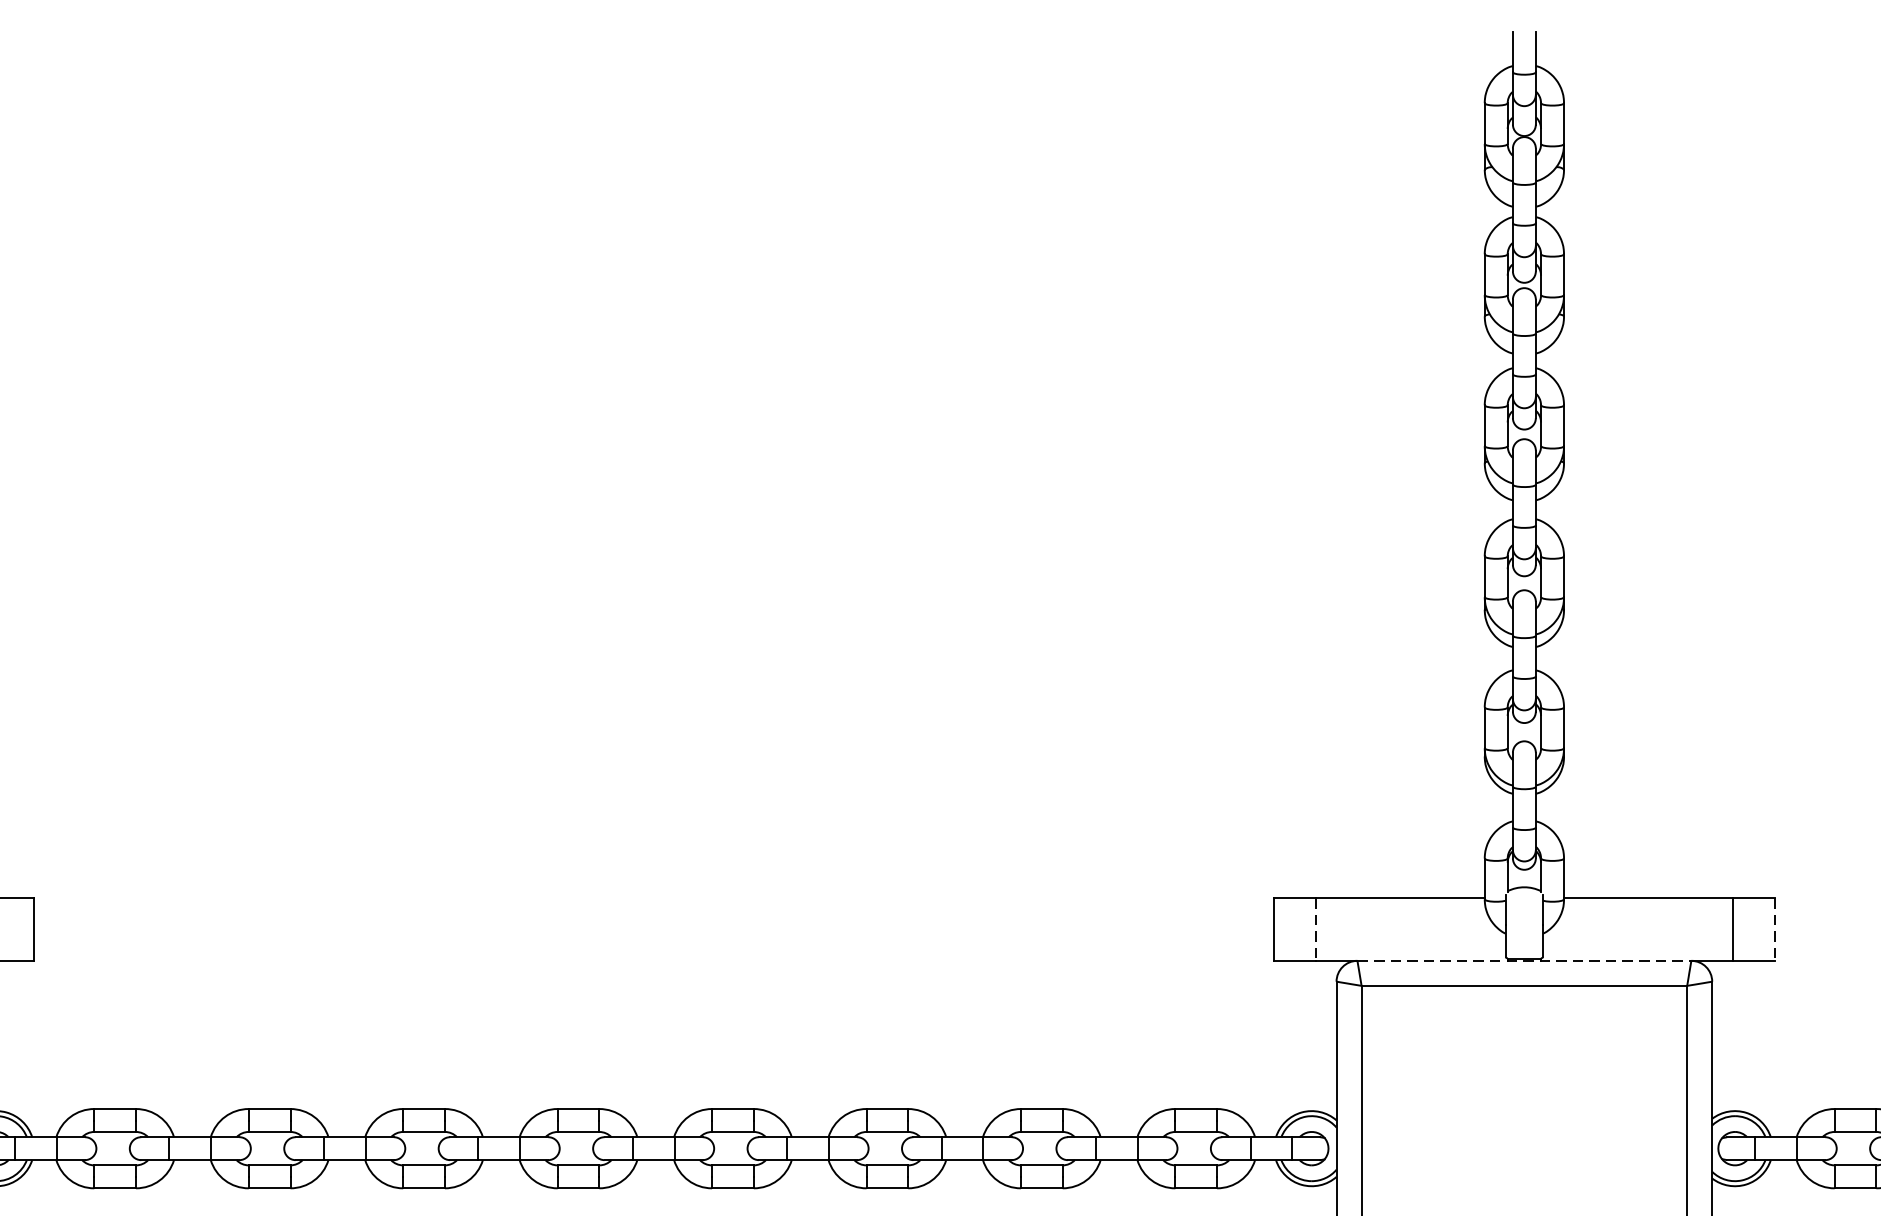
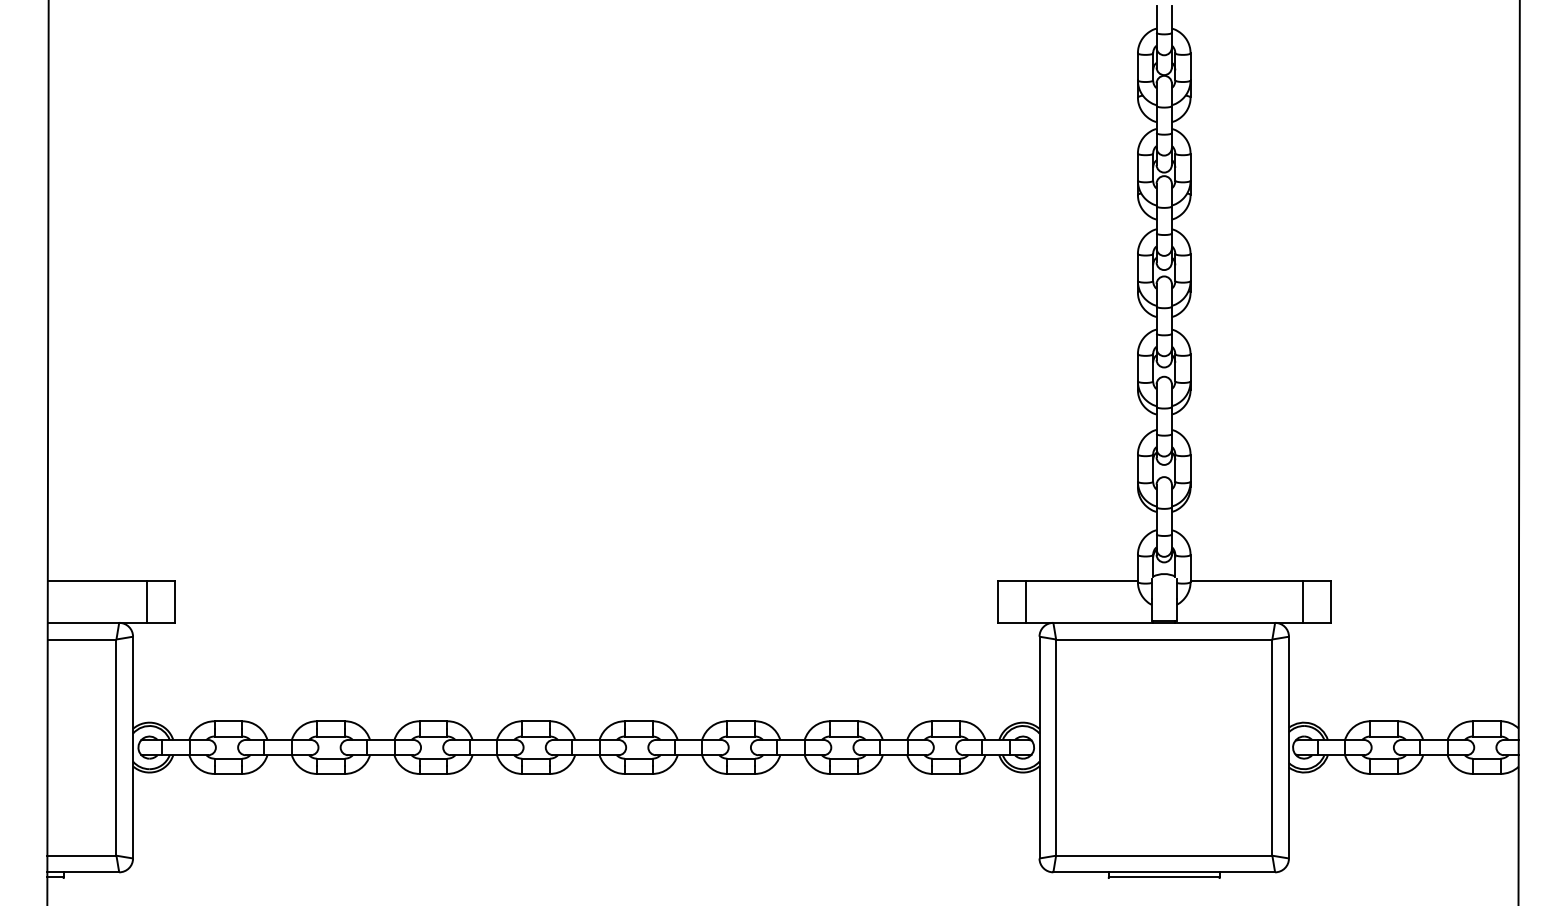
line: (1315, 930) -> (1025, 602), dashed -> solid
line: (1774, 930) -> (1330, 602), dashed -> solid
line: (1524, 960) -> (1164, 622), dashed -> solid

